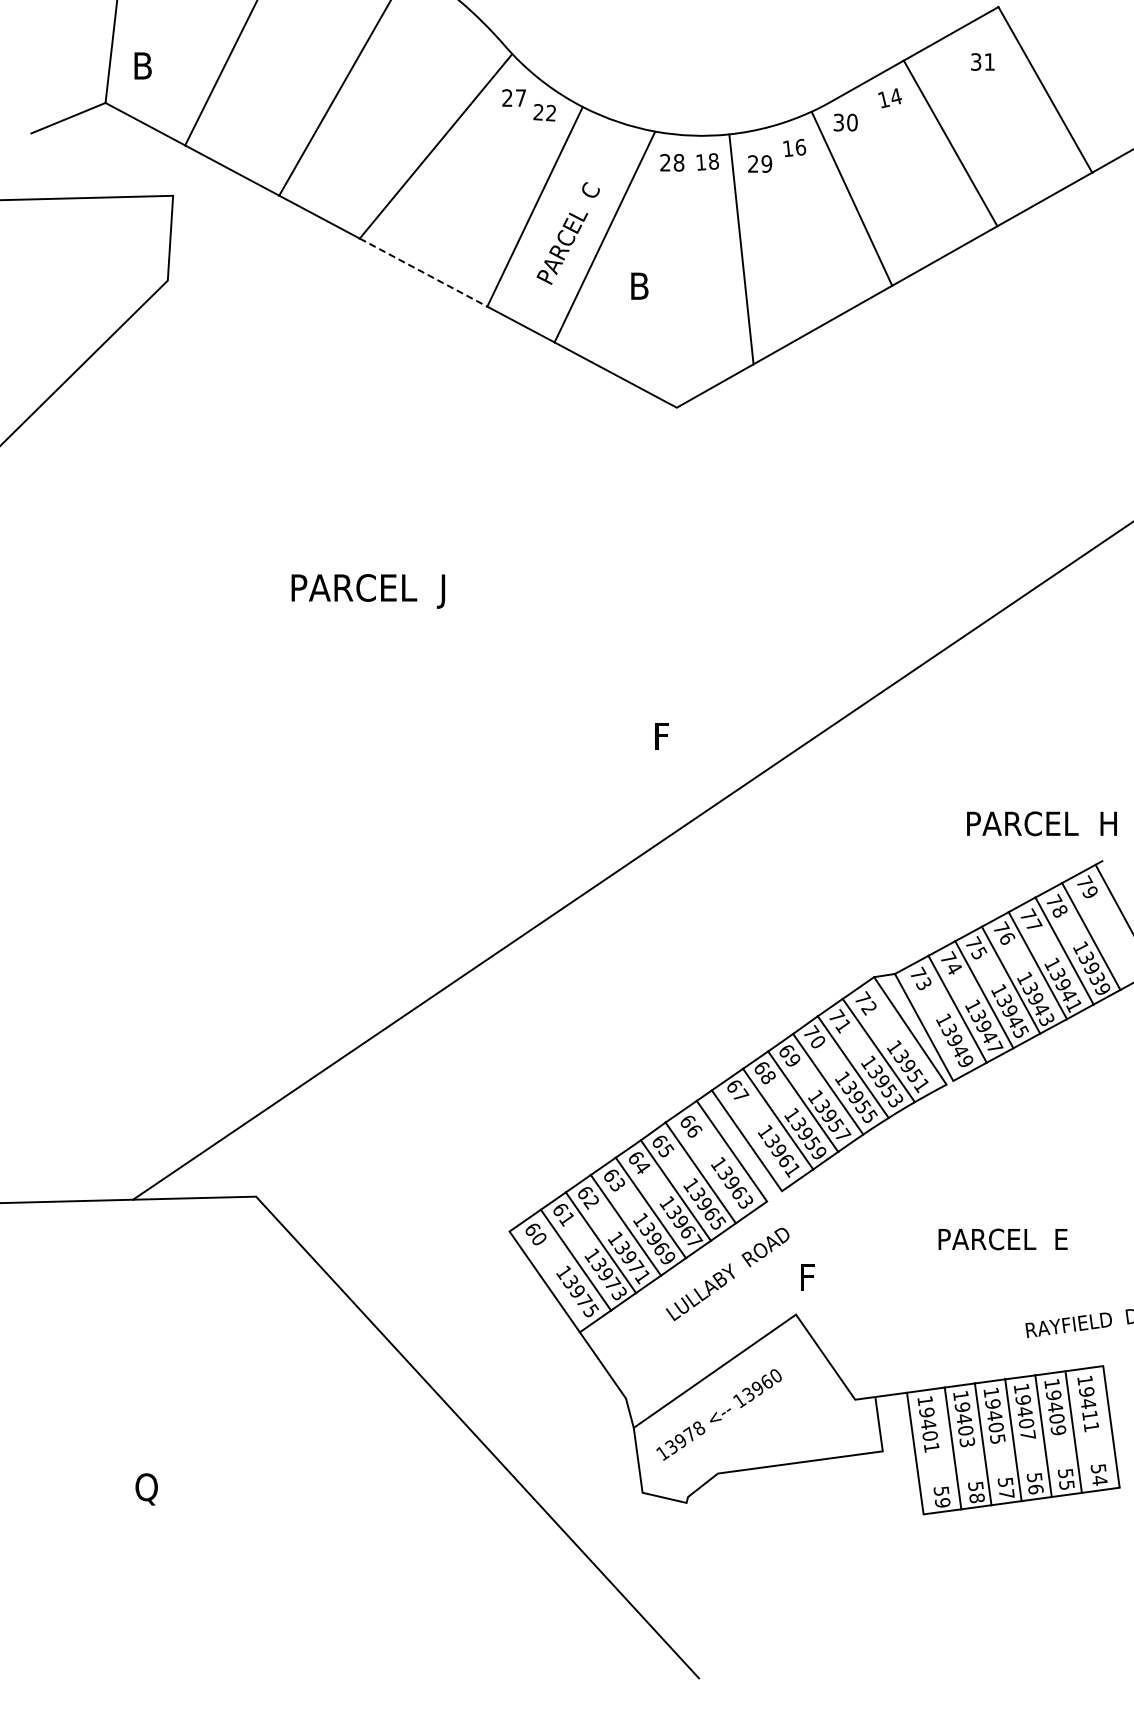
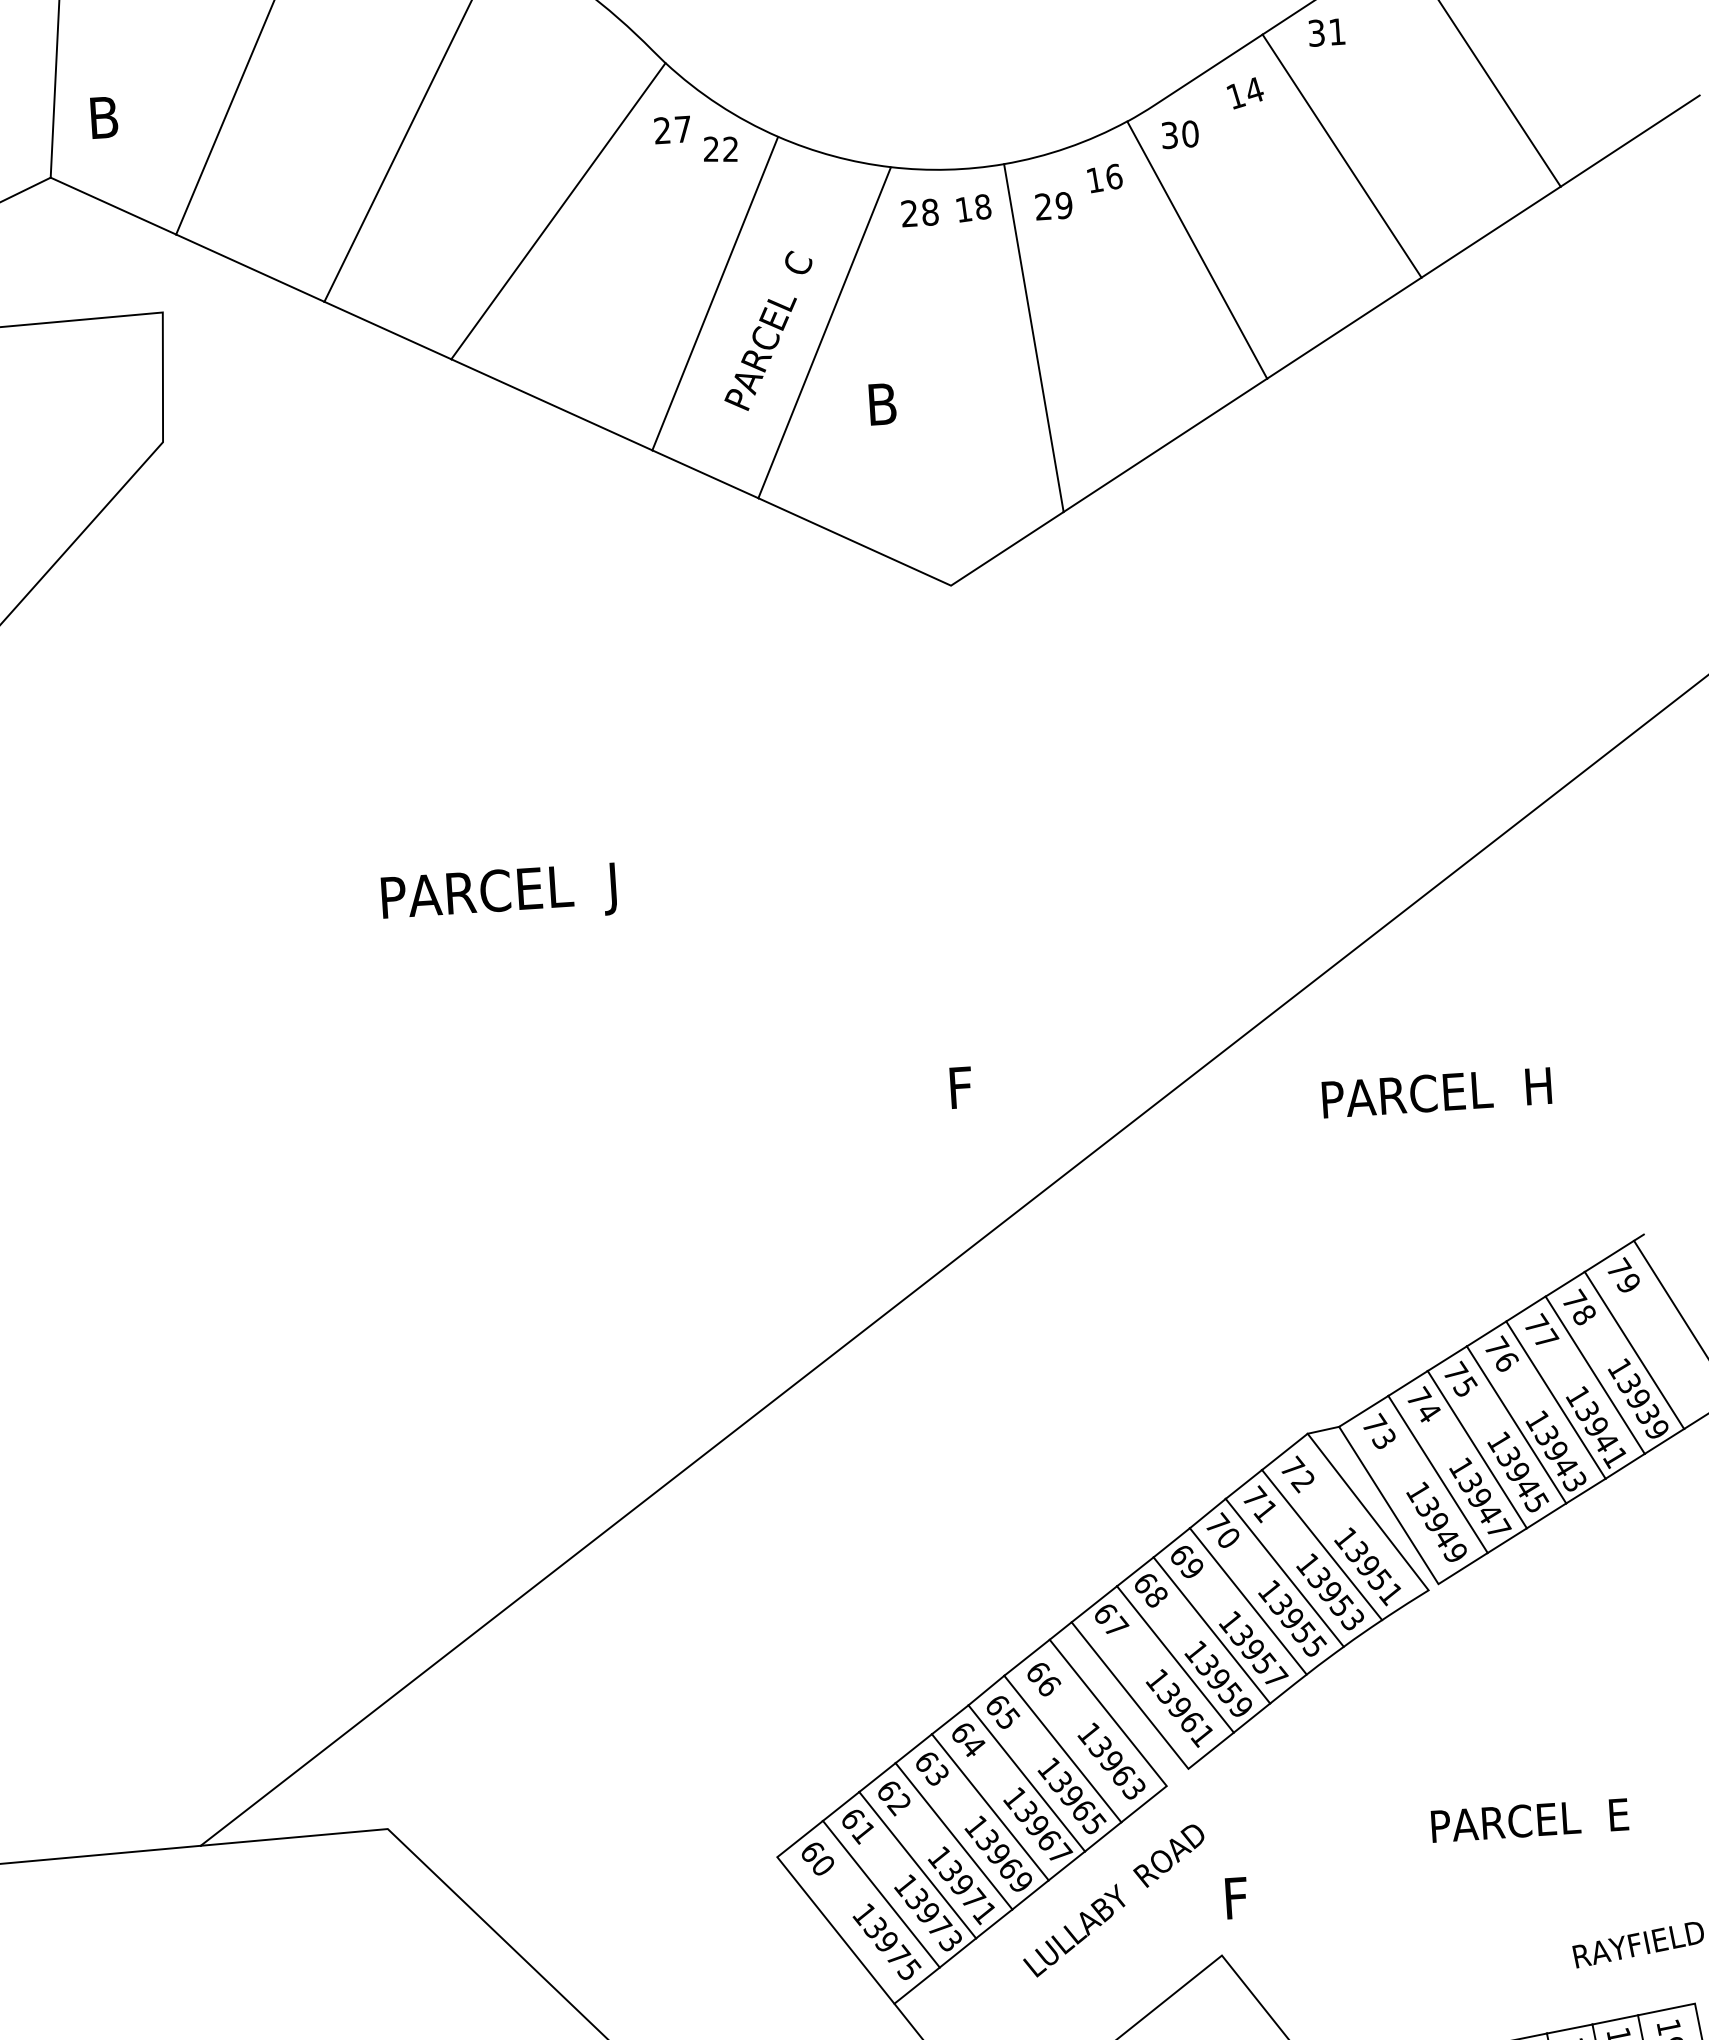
text: (982, 61) -> (1326, 31), moved
line: (423, 272) -> (551, 404), dashed -> solid
text: (1041, 823) -> (1436, 1092), moved

